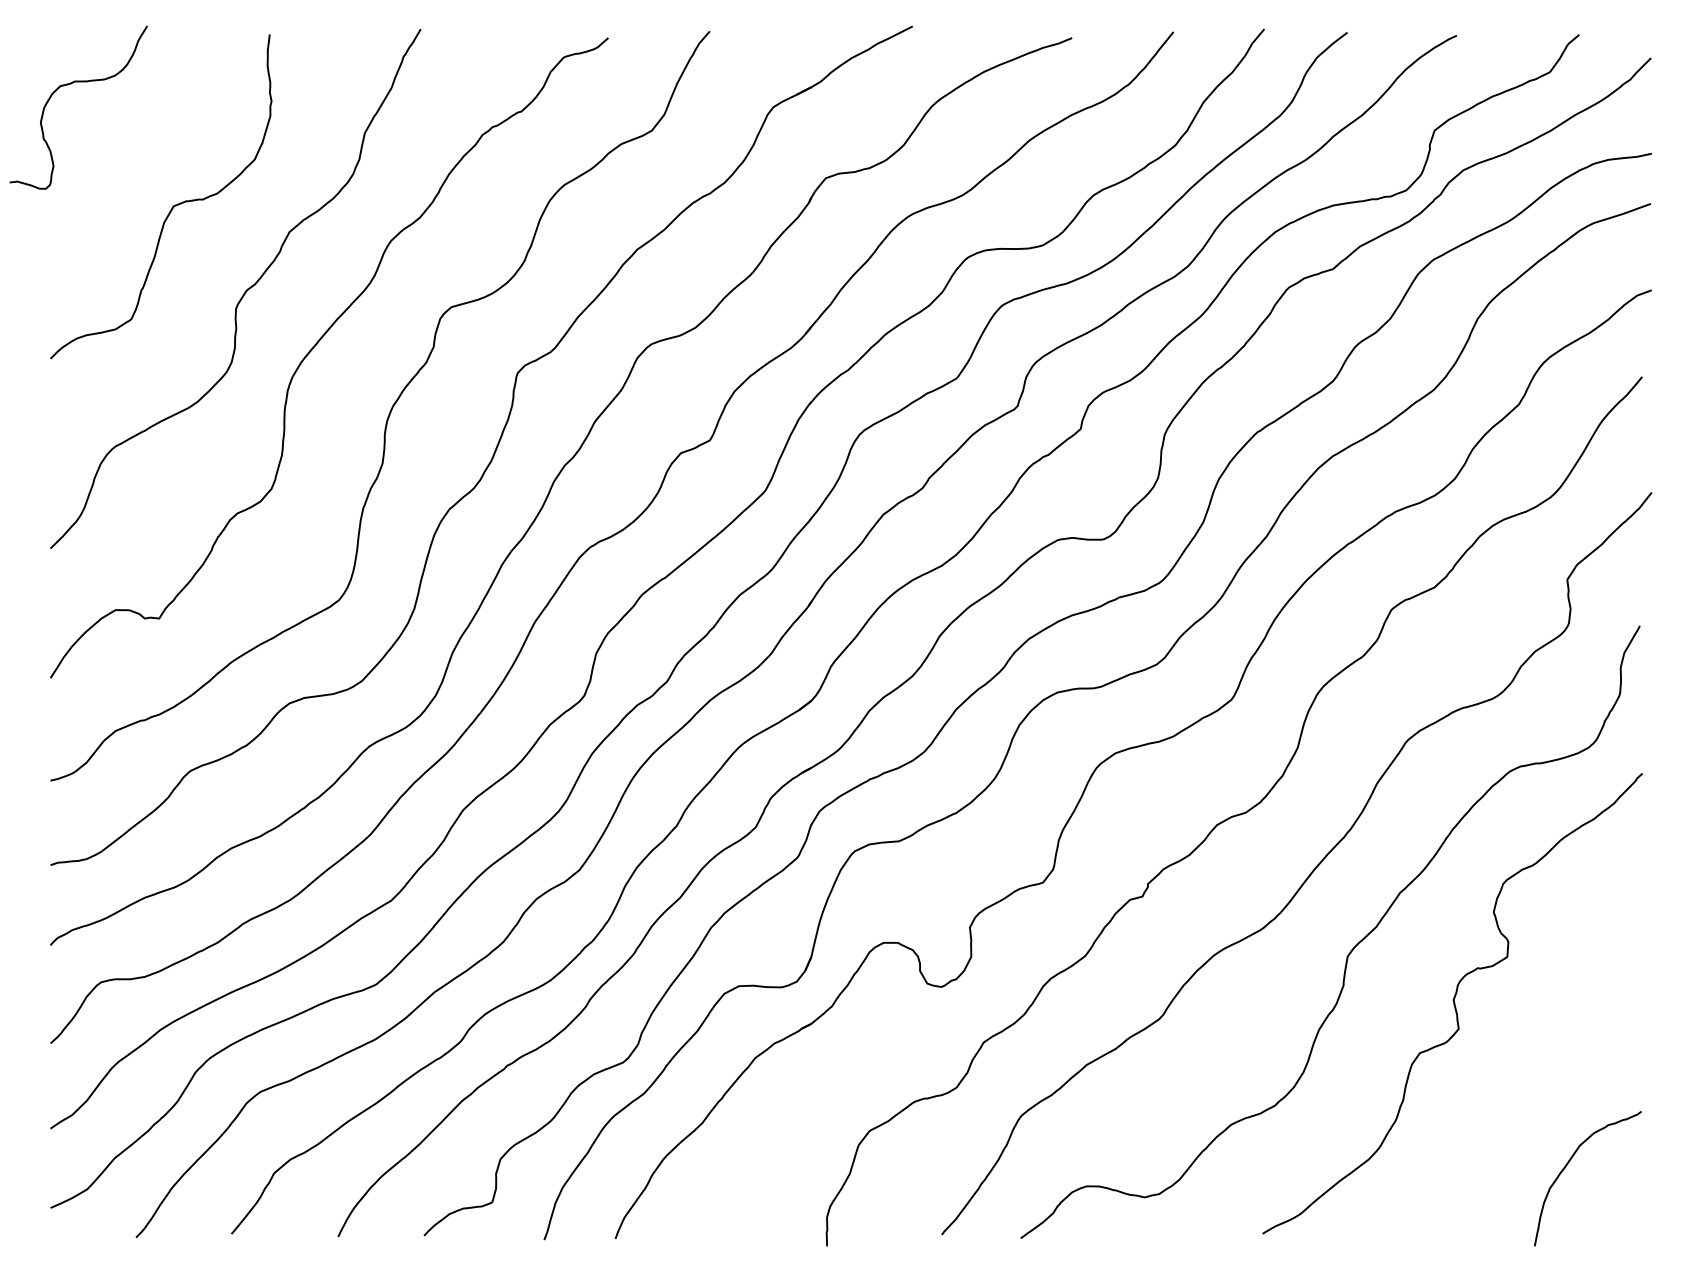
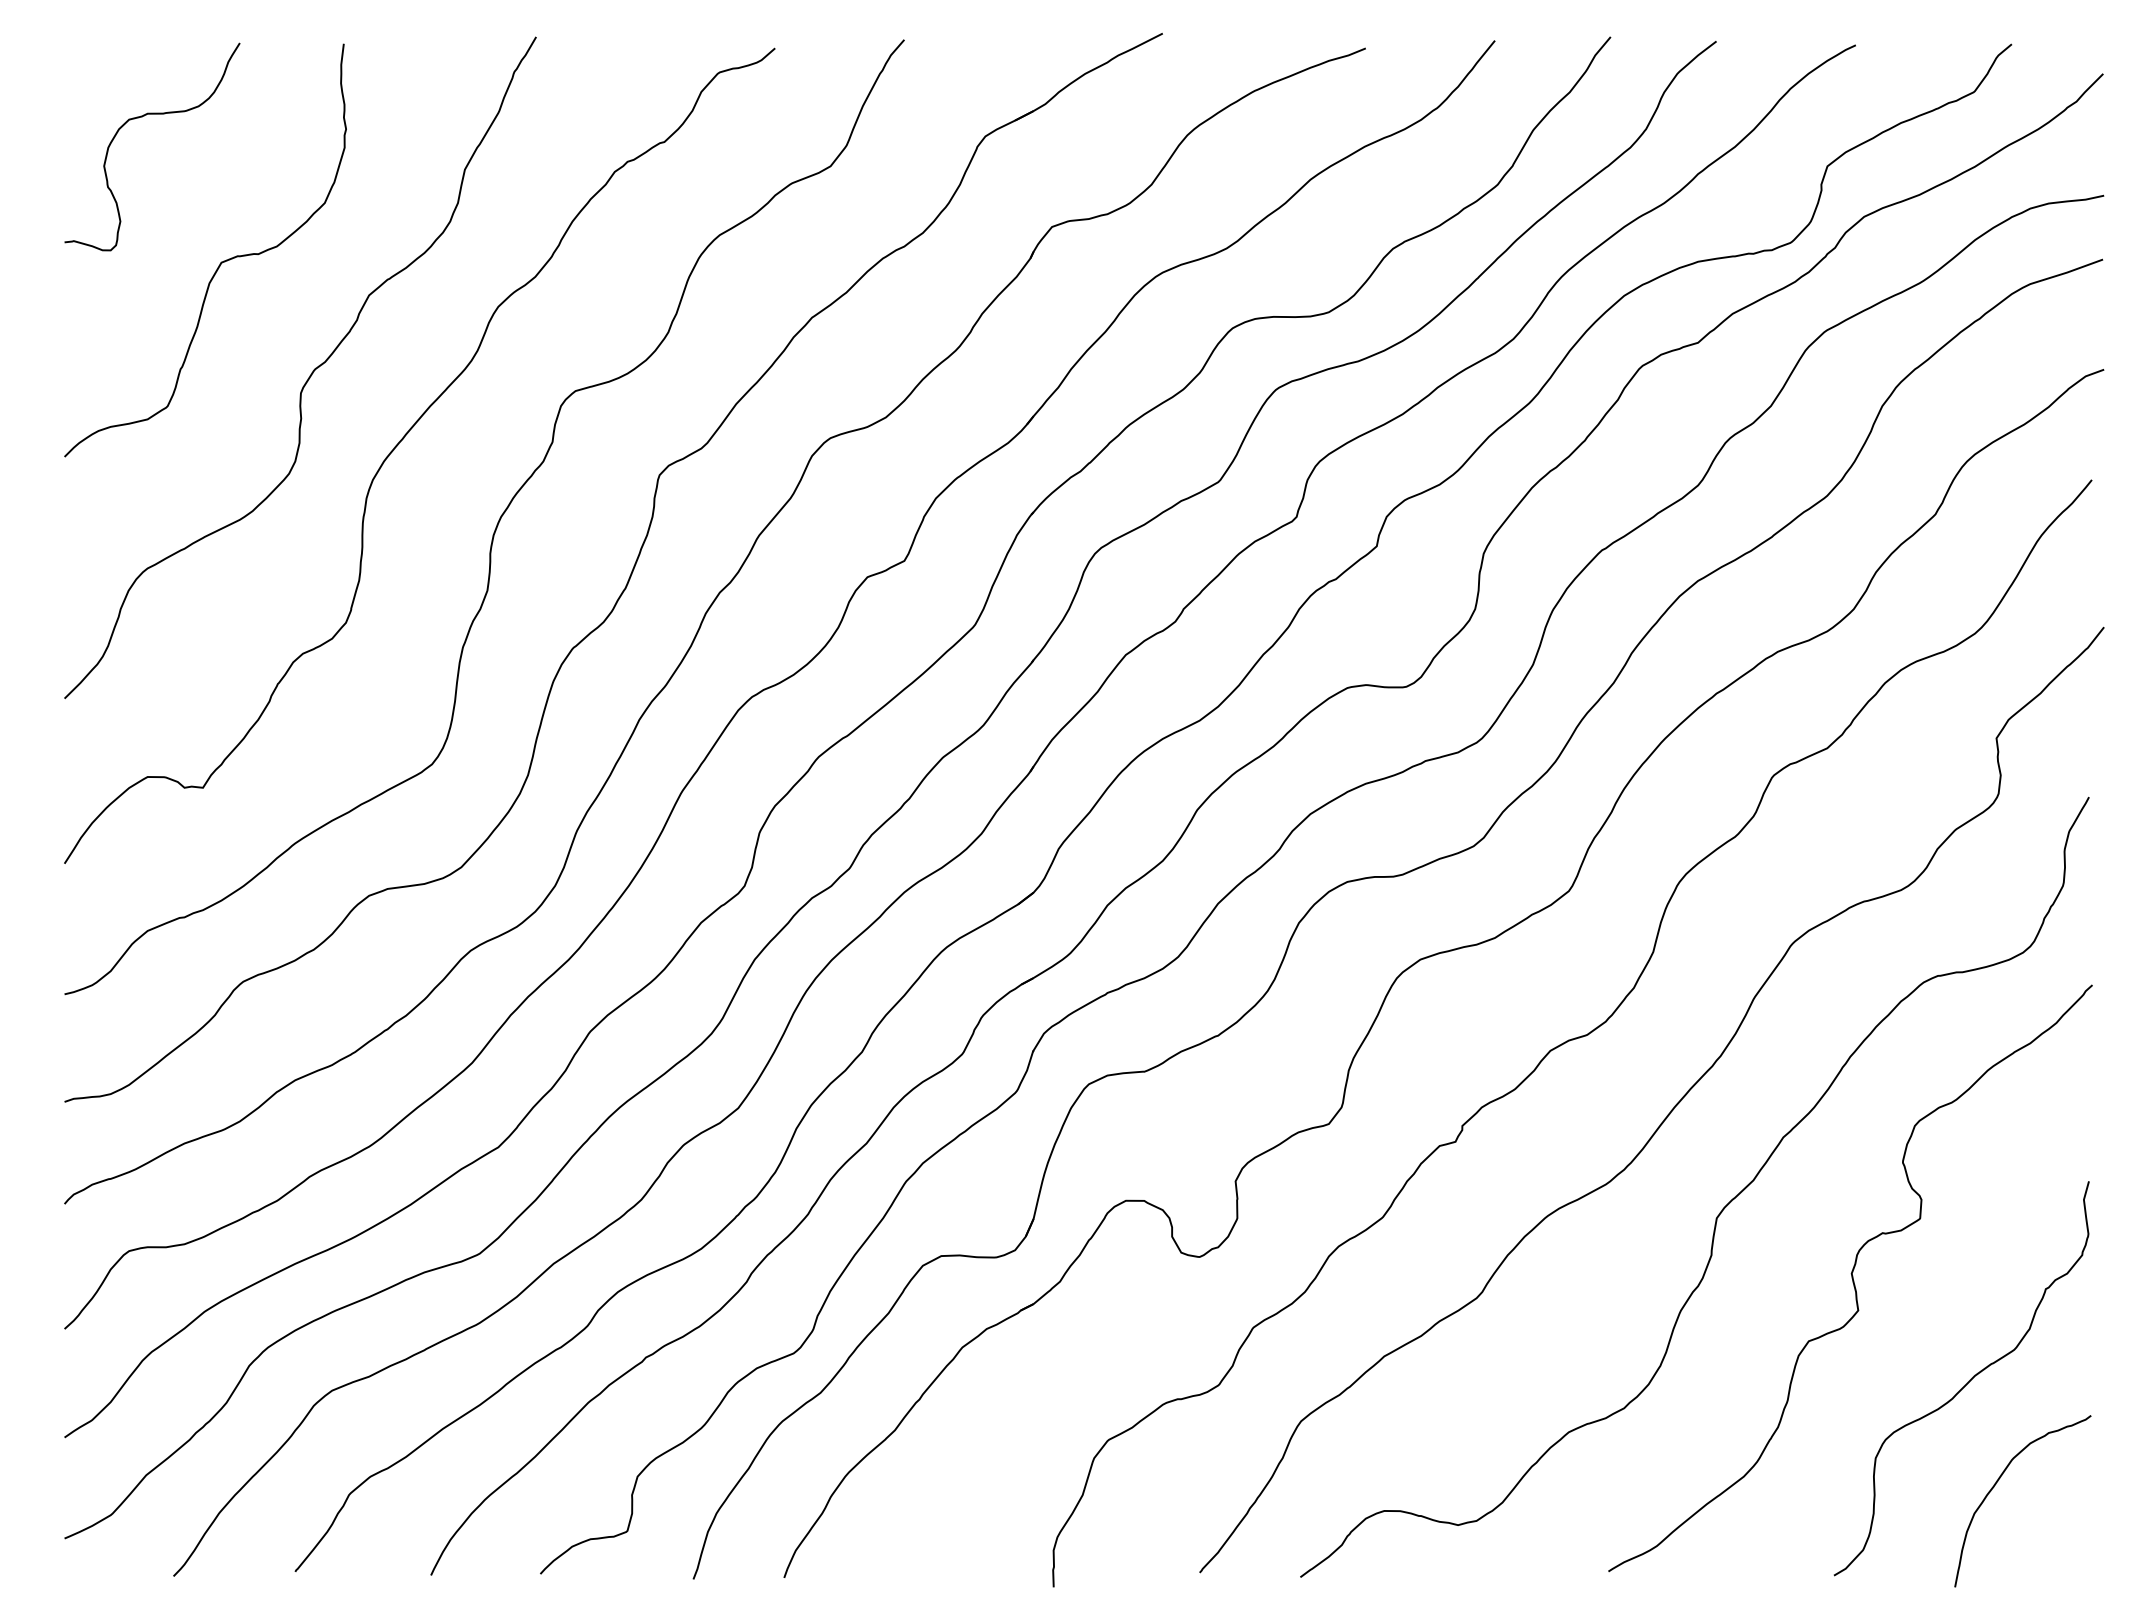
curve: (70, 84) -> (142, 117), moved
curve: (1543, 1086) -> (1966, 1383), added

